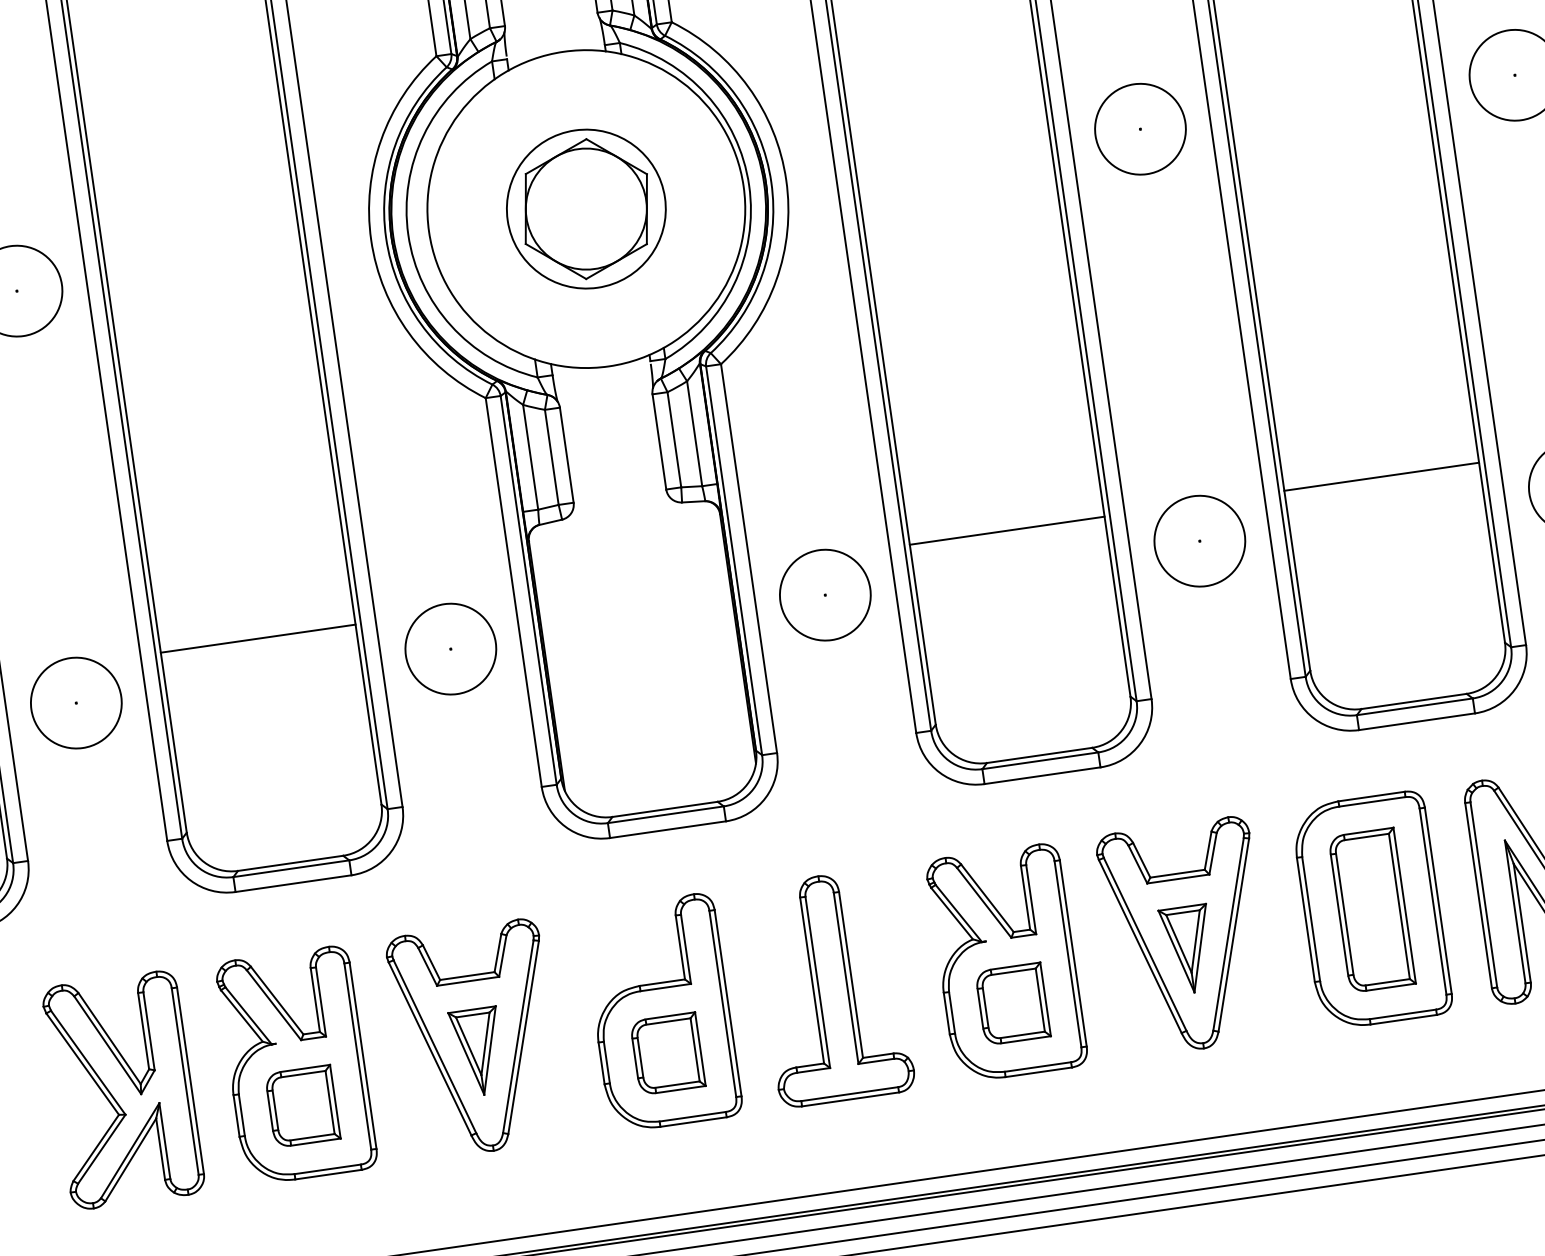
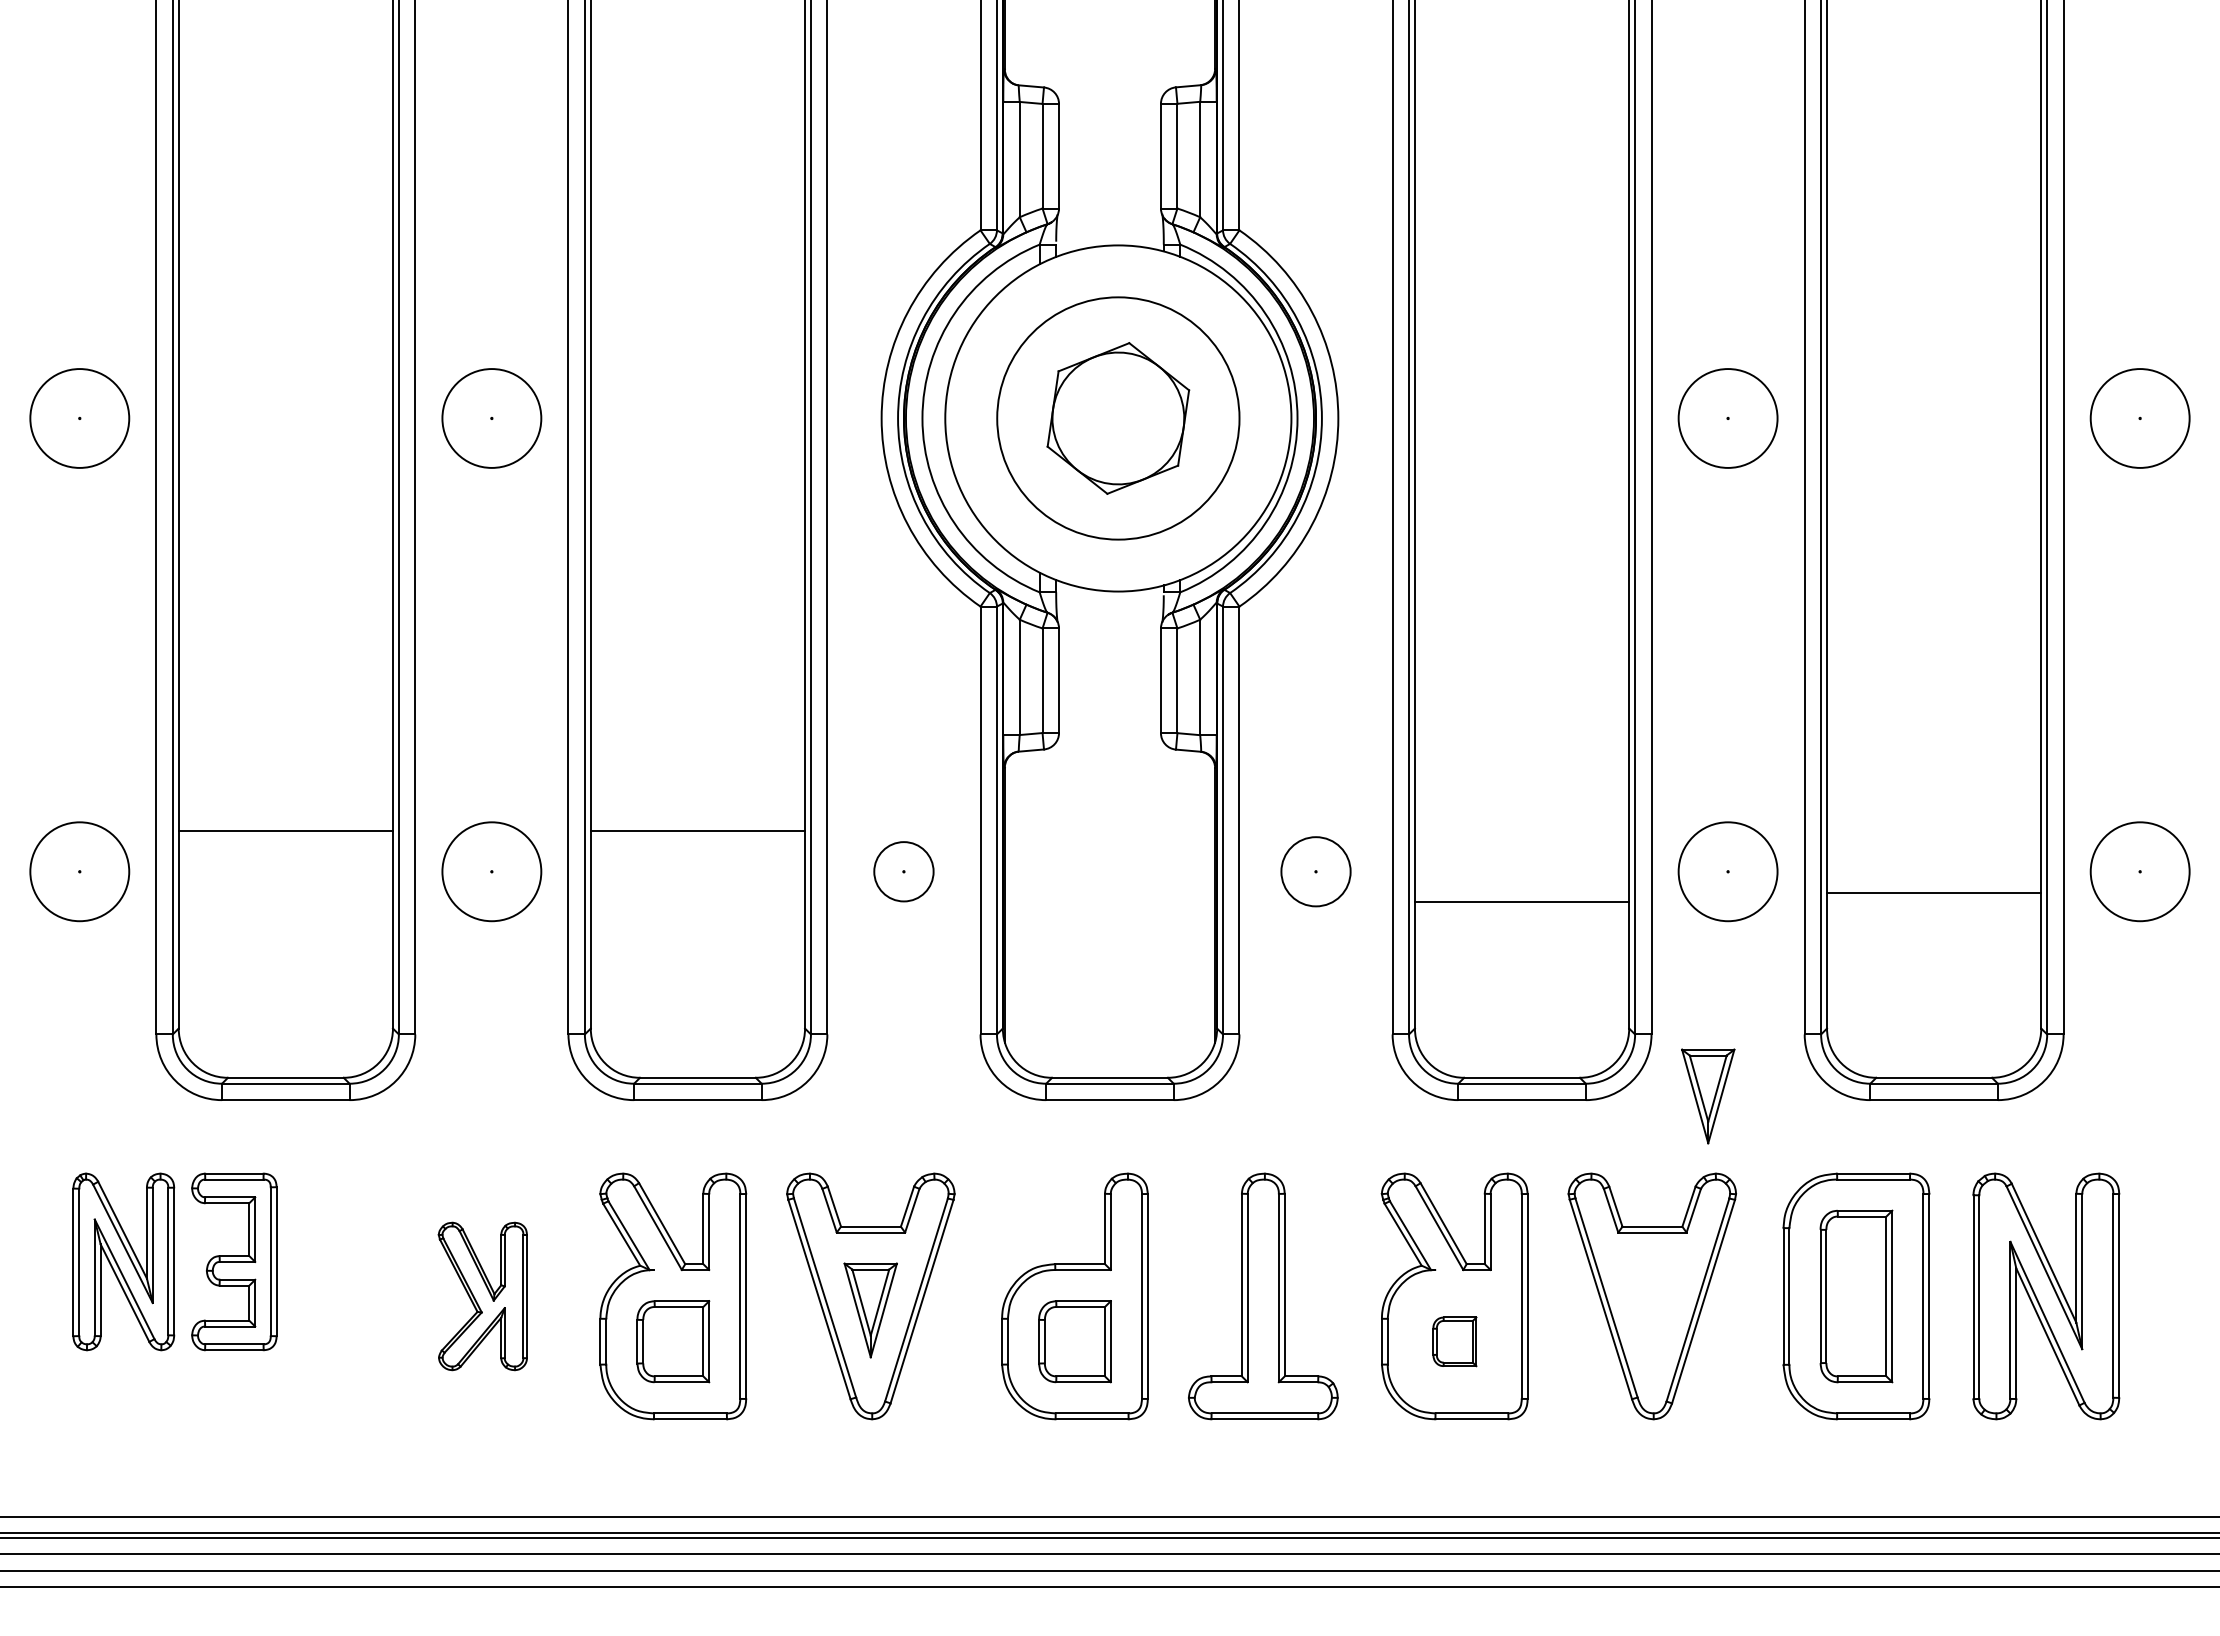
circle: (585, 209) -> (1117, 418), size x1.4
line: (1382, 476) -> (1934, 892), moved
line: (1006, 530) -> (1521, 901), moved
circle: (824, 594) -> (1315, 871), size x0.7
circle: (450, 648) -> (903, 871), size x0.6
part: (1188, 949) -> (1708, 1096), moved
part: (1012, 1003) -> (1454, 1341), size x0.6
part: (123, 1090) -> (482, 1296), size x0.6

